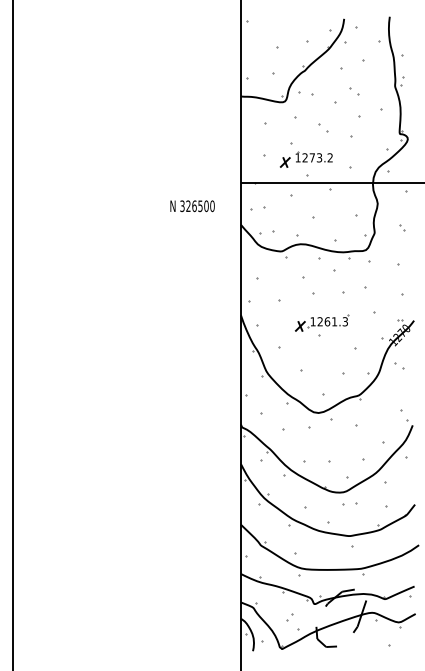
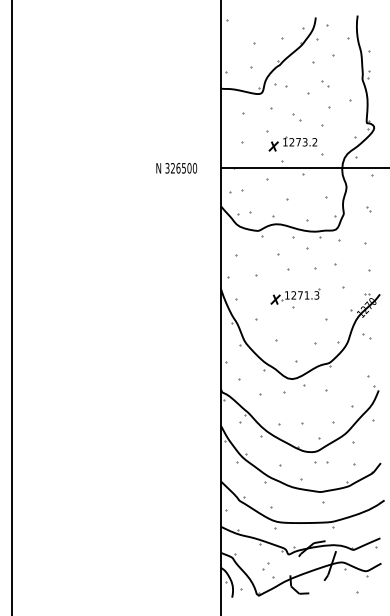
part: (305, 159) -> (292, 143), moved
text: (192, 206) -> (176, 168), moved
text: (327, 321) -> (300, 295), 1261.3 -> 1271.3

